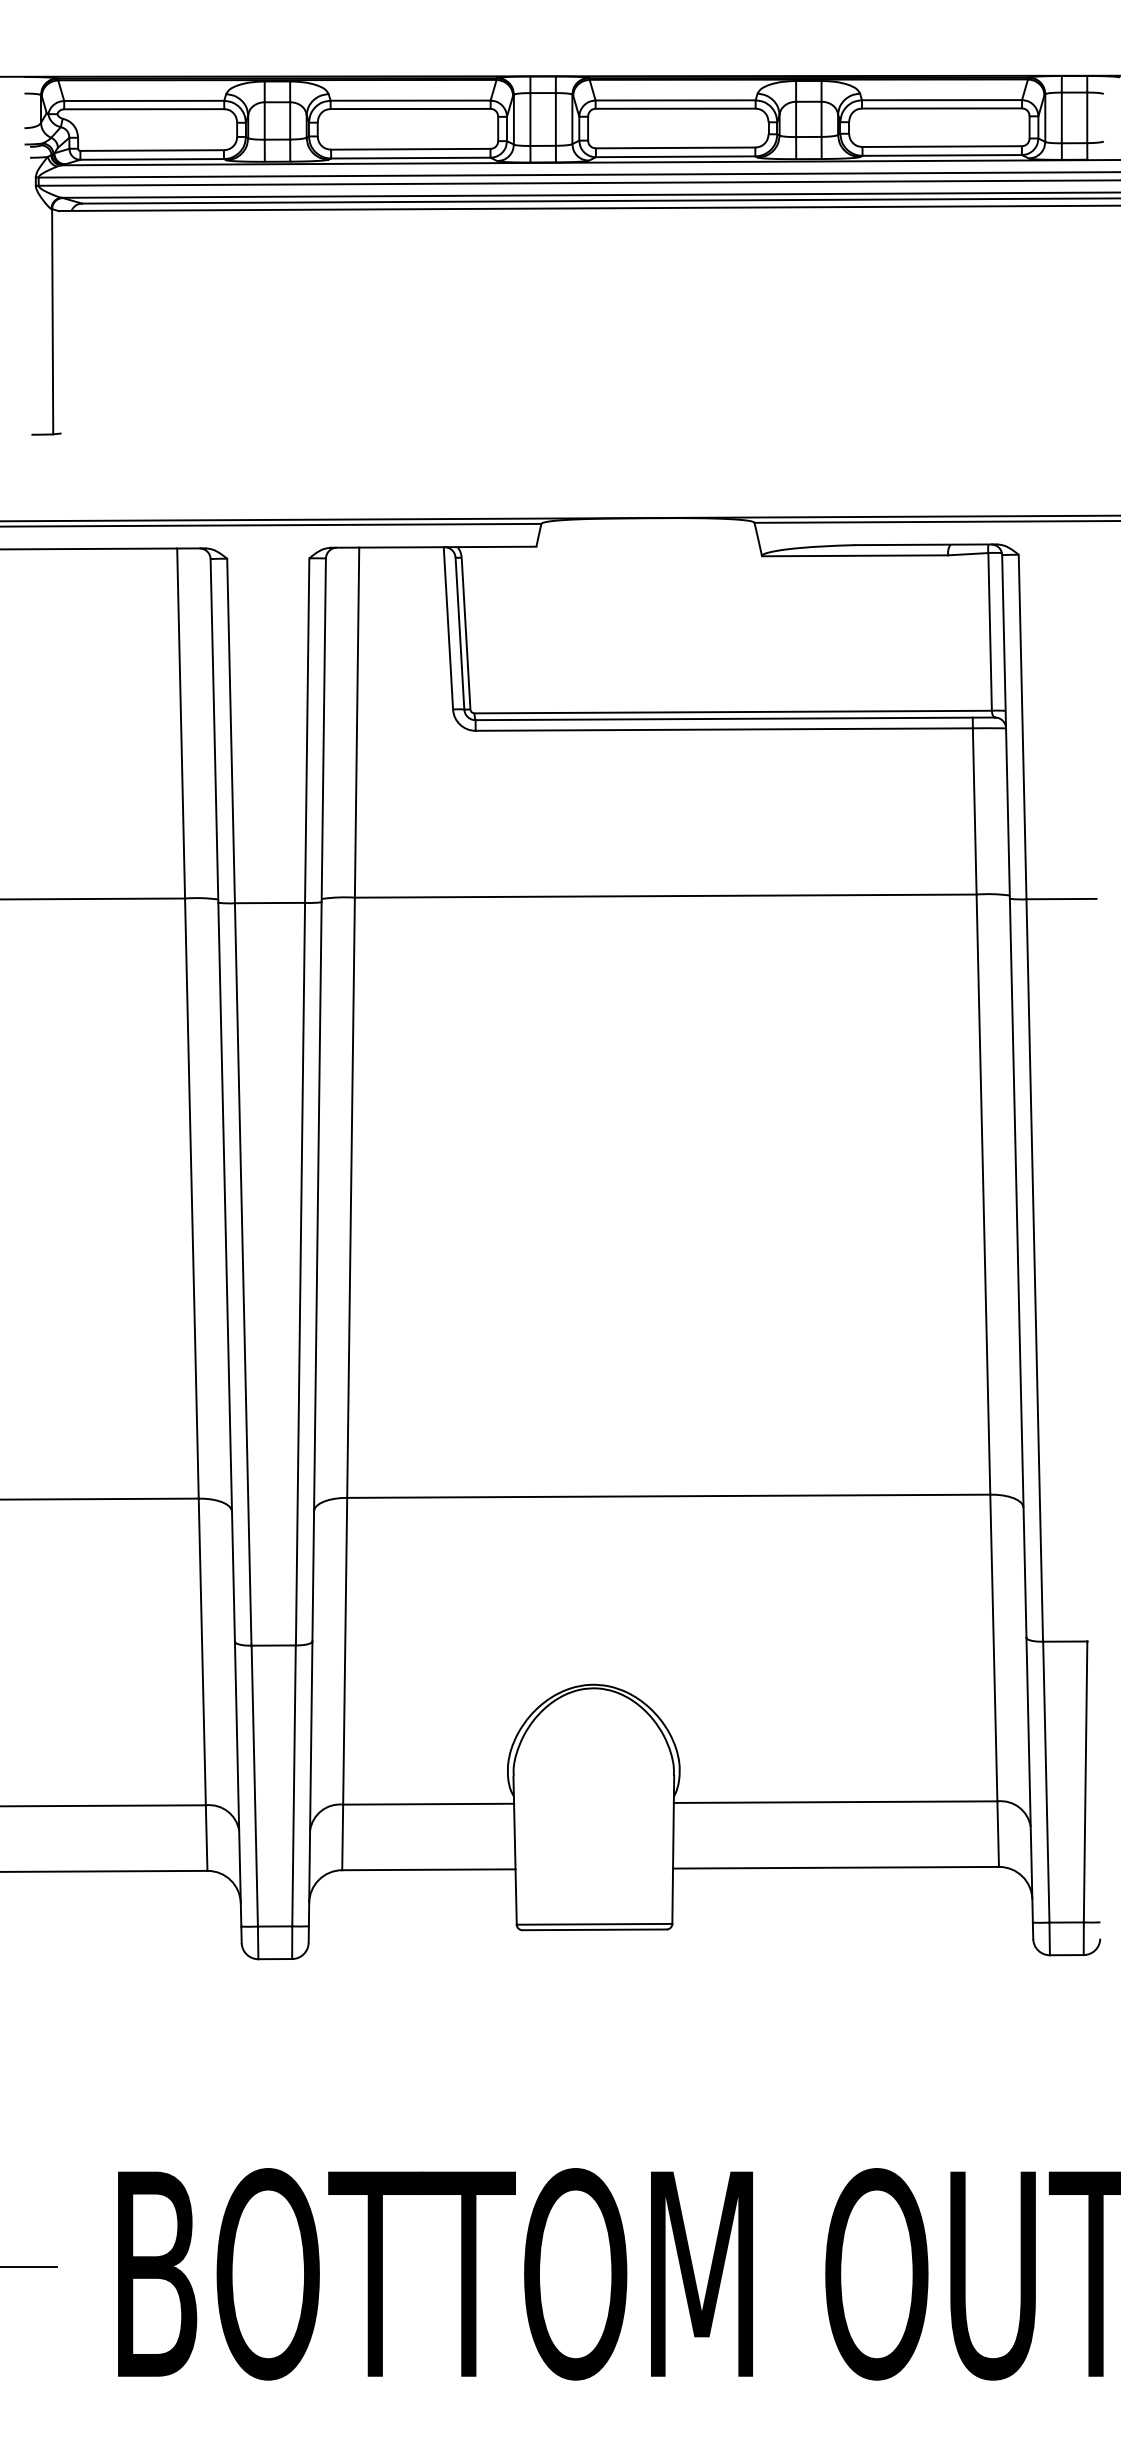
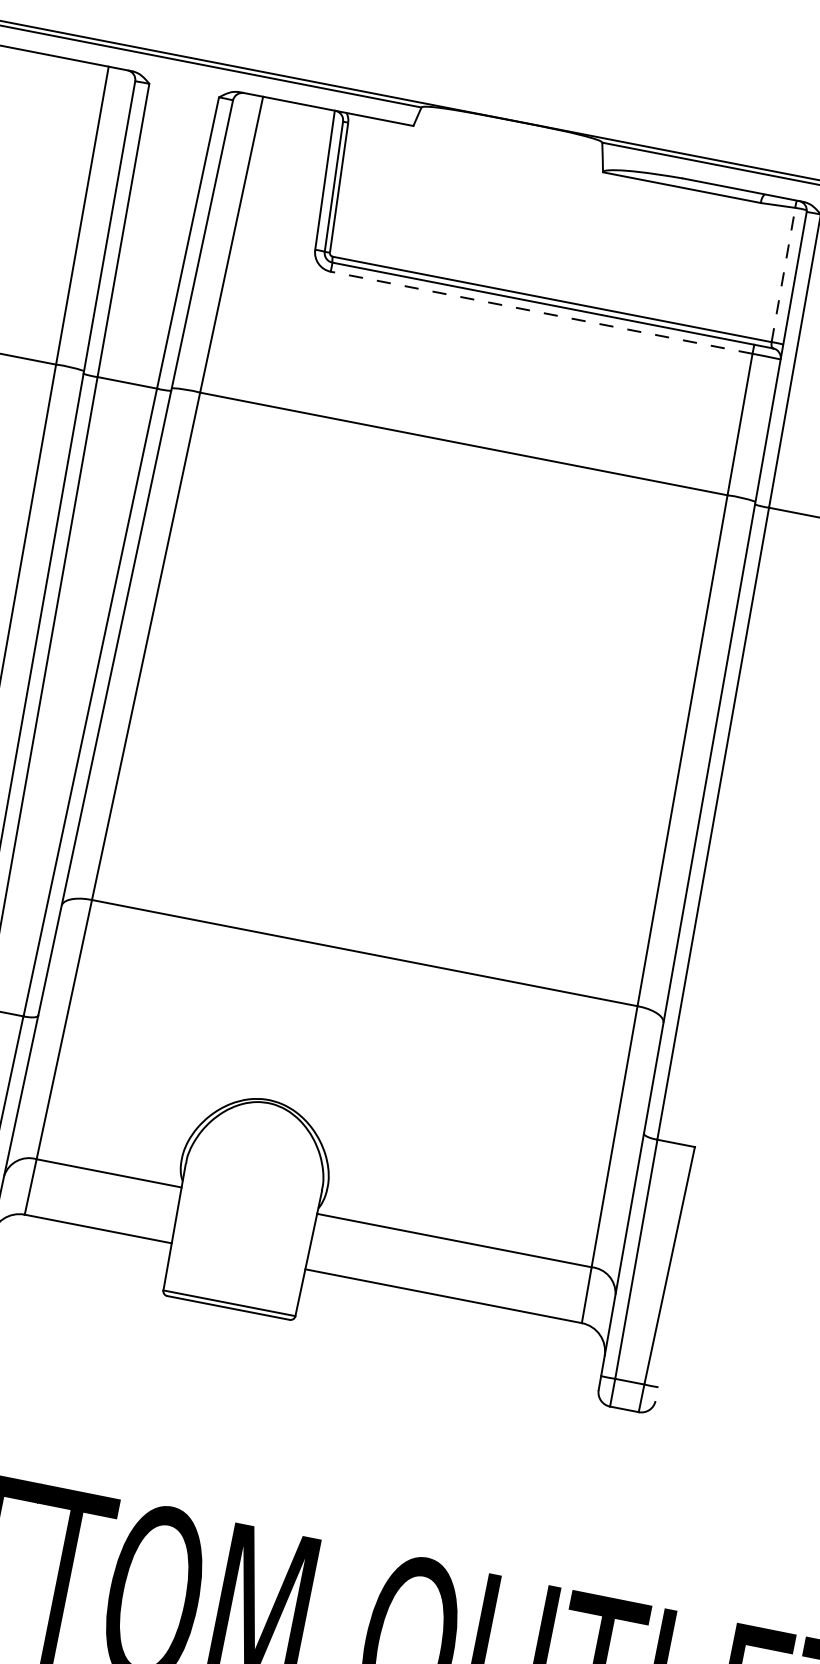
line: (990, 632) -> (783, 275), solid -> dashed
line: (724, 729) -> (541, 312), solid -> dashed

